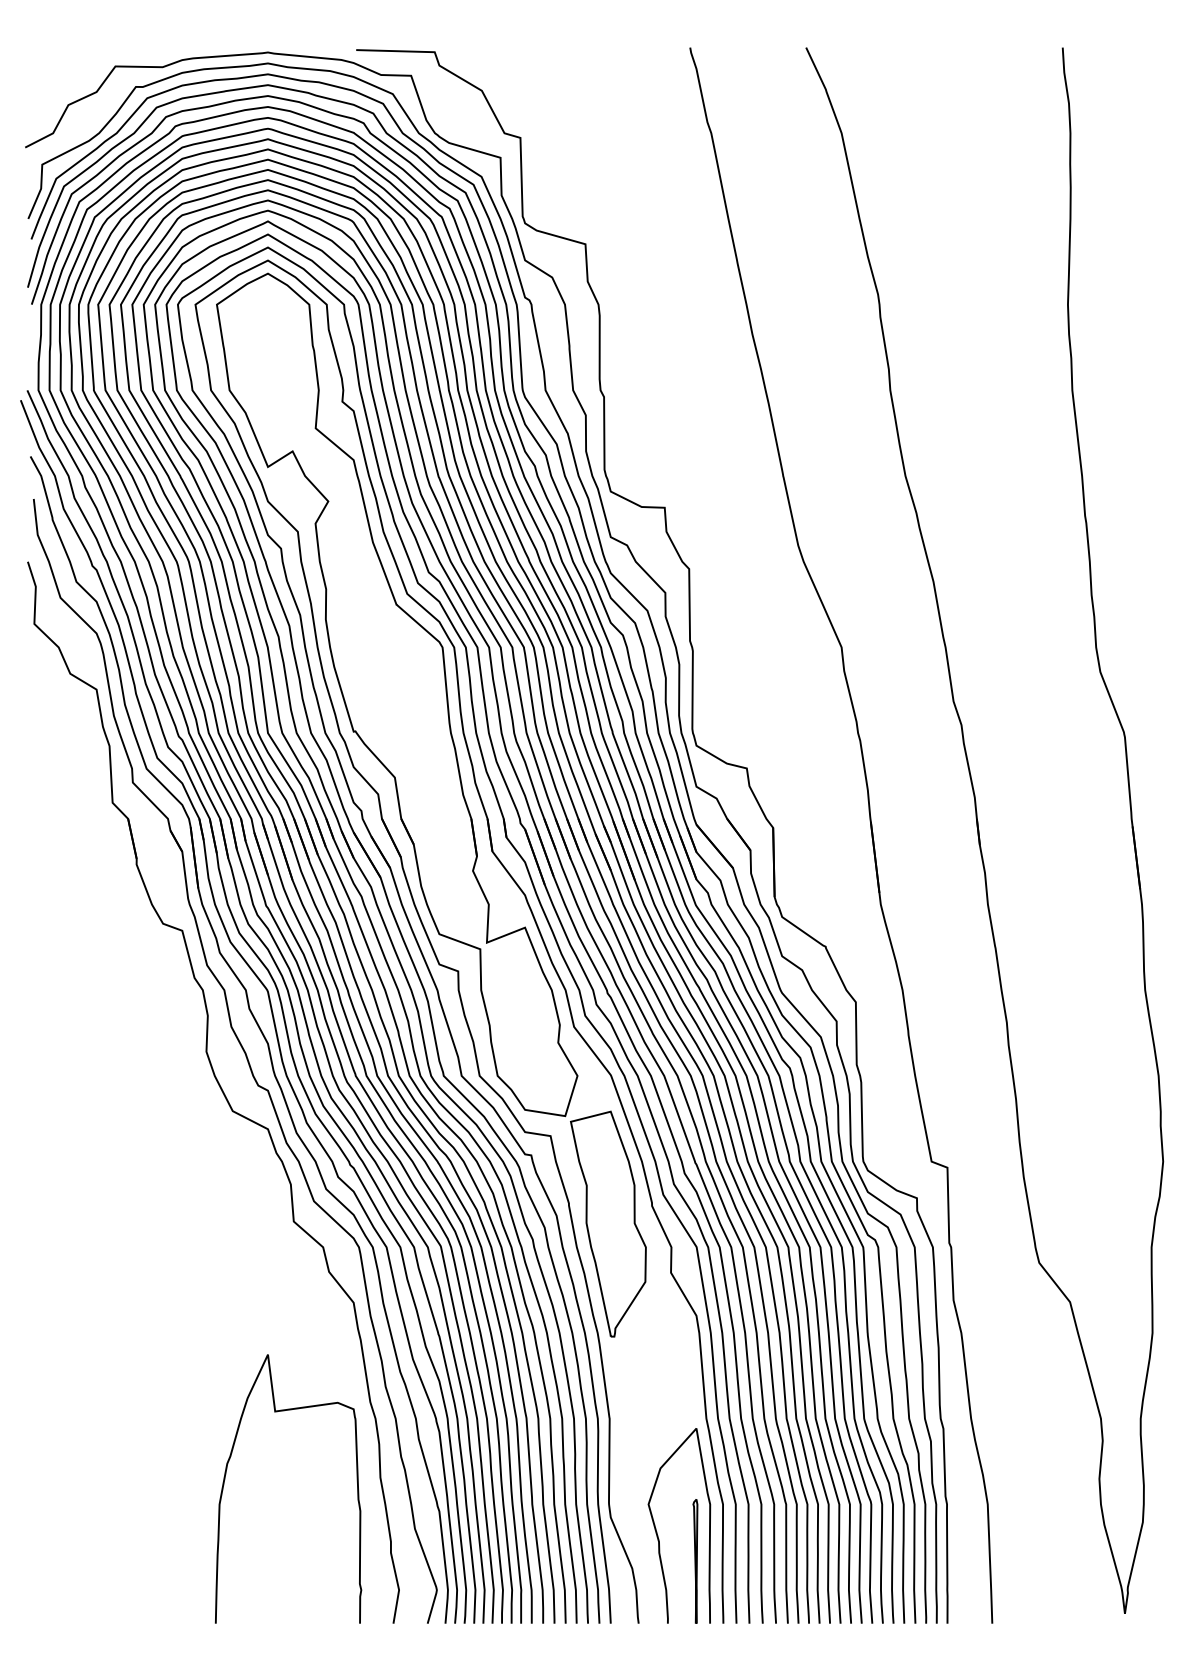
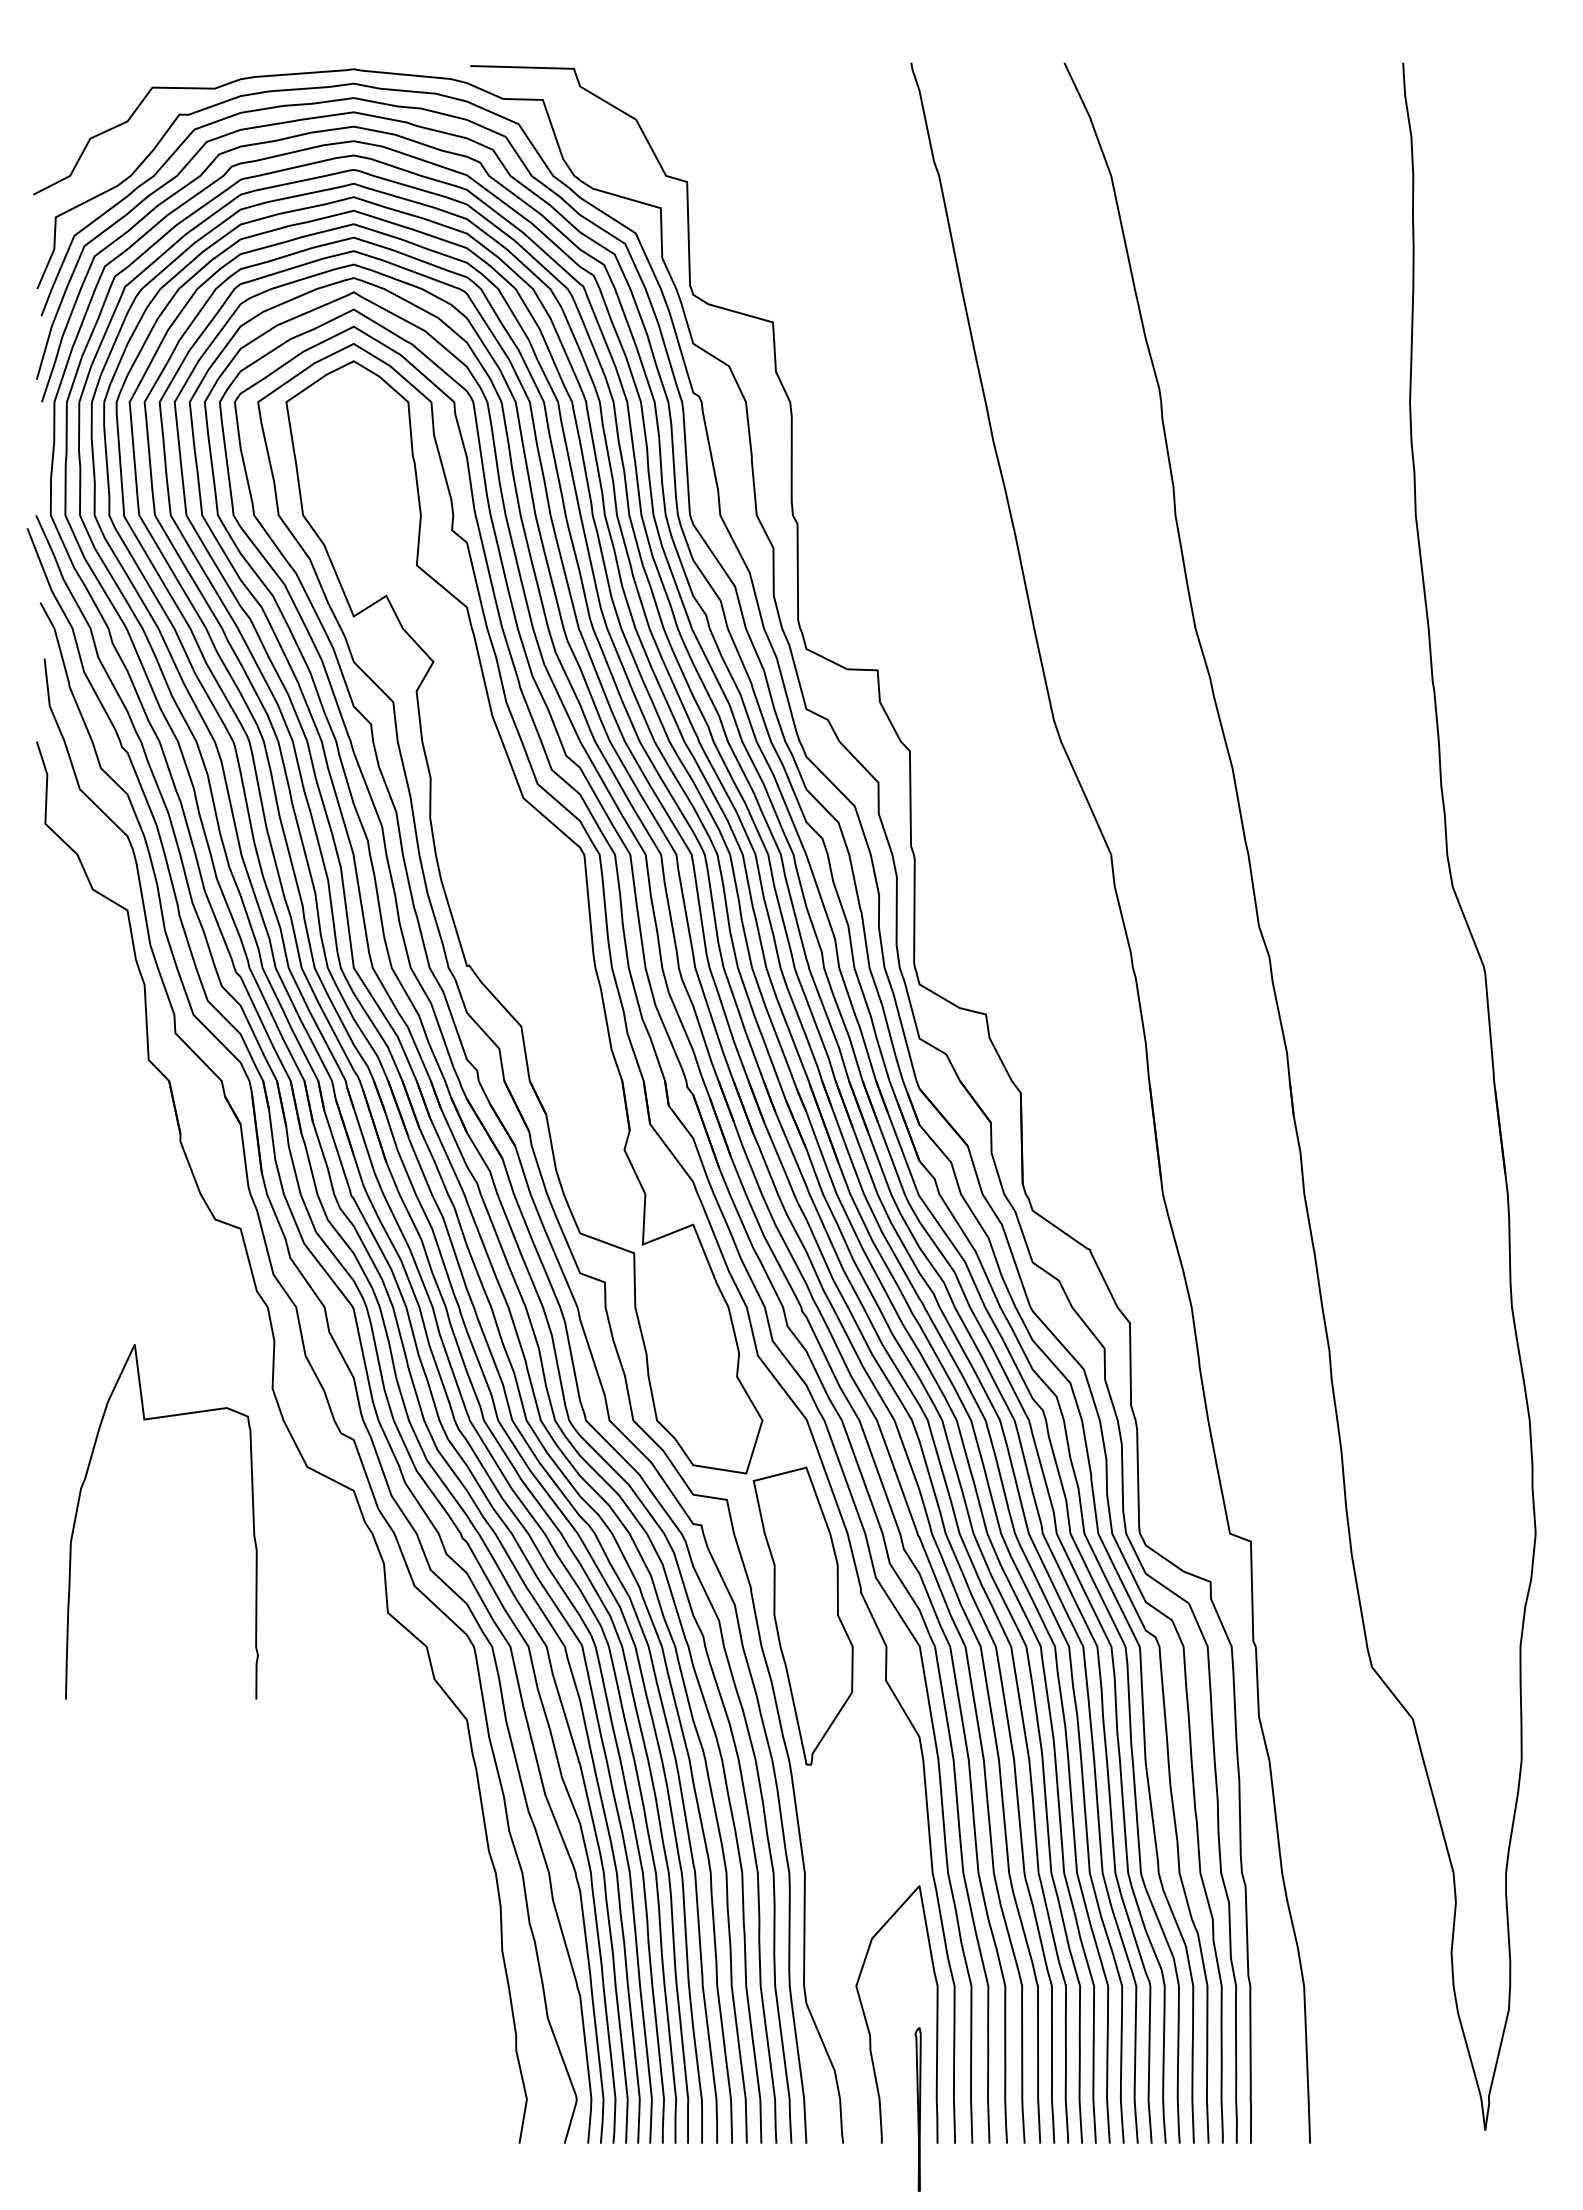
curve: (226, 1475) -> (79, 1503), moved
curve: (694, 1561) -> (917, 2109), moved

